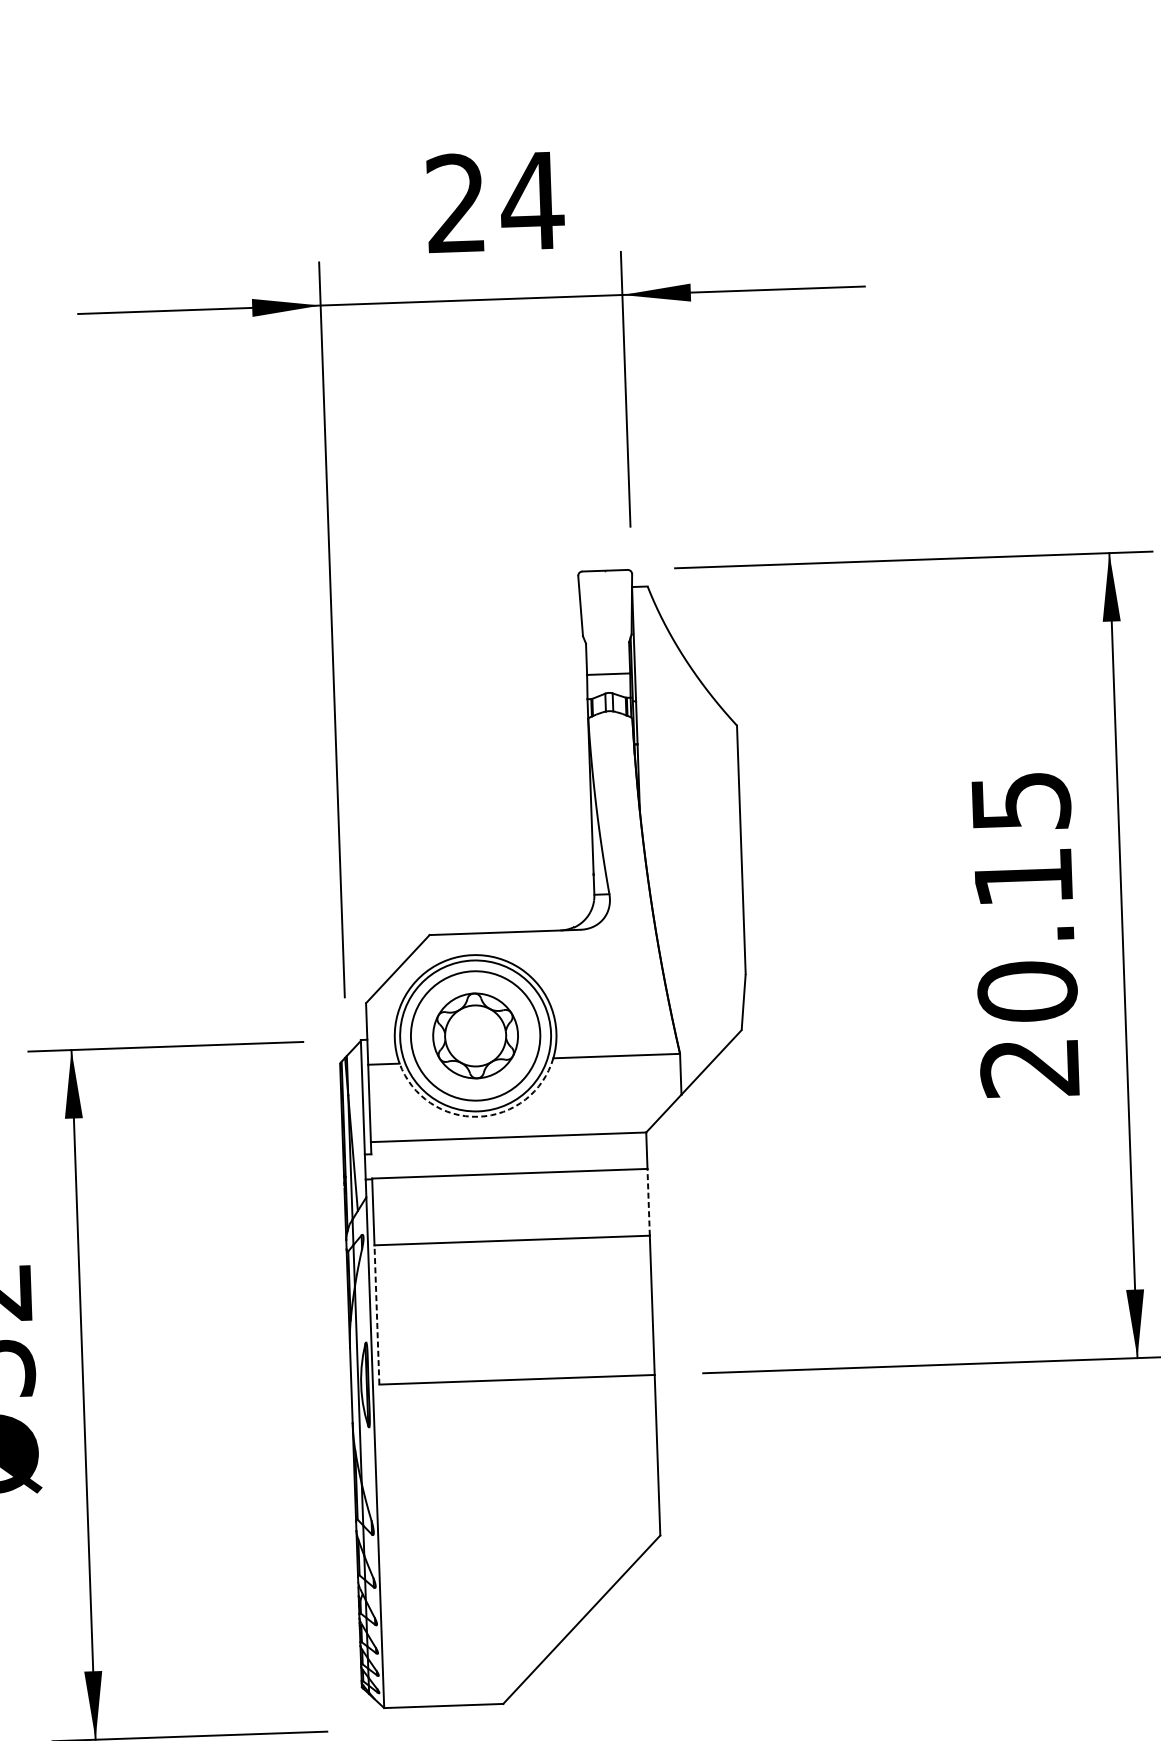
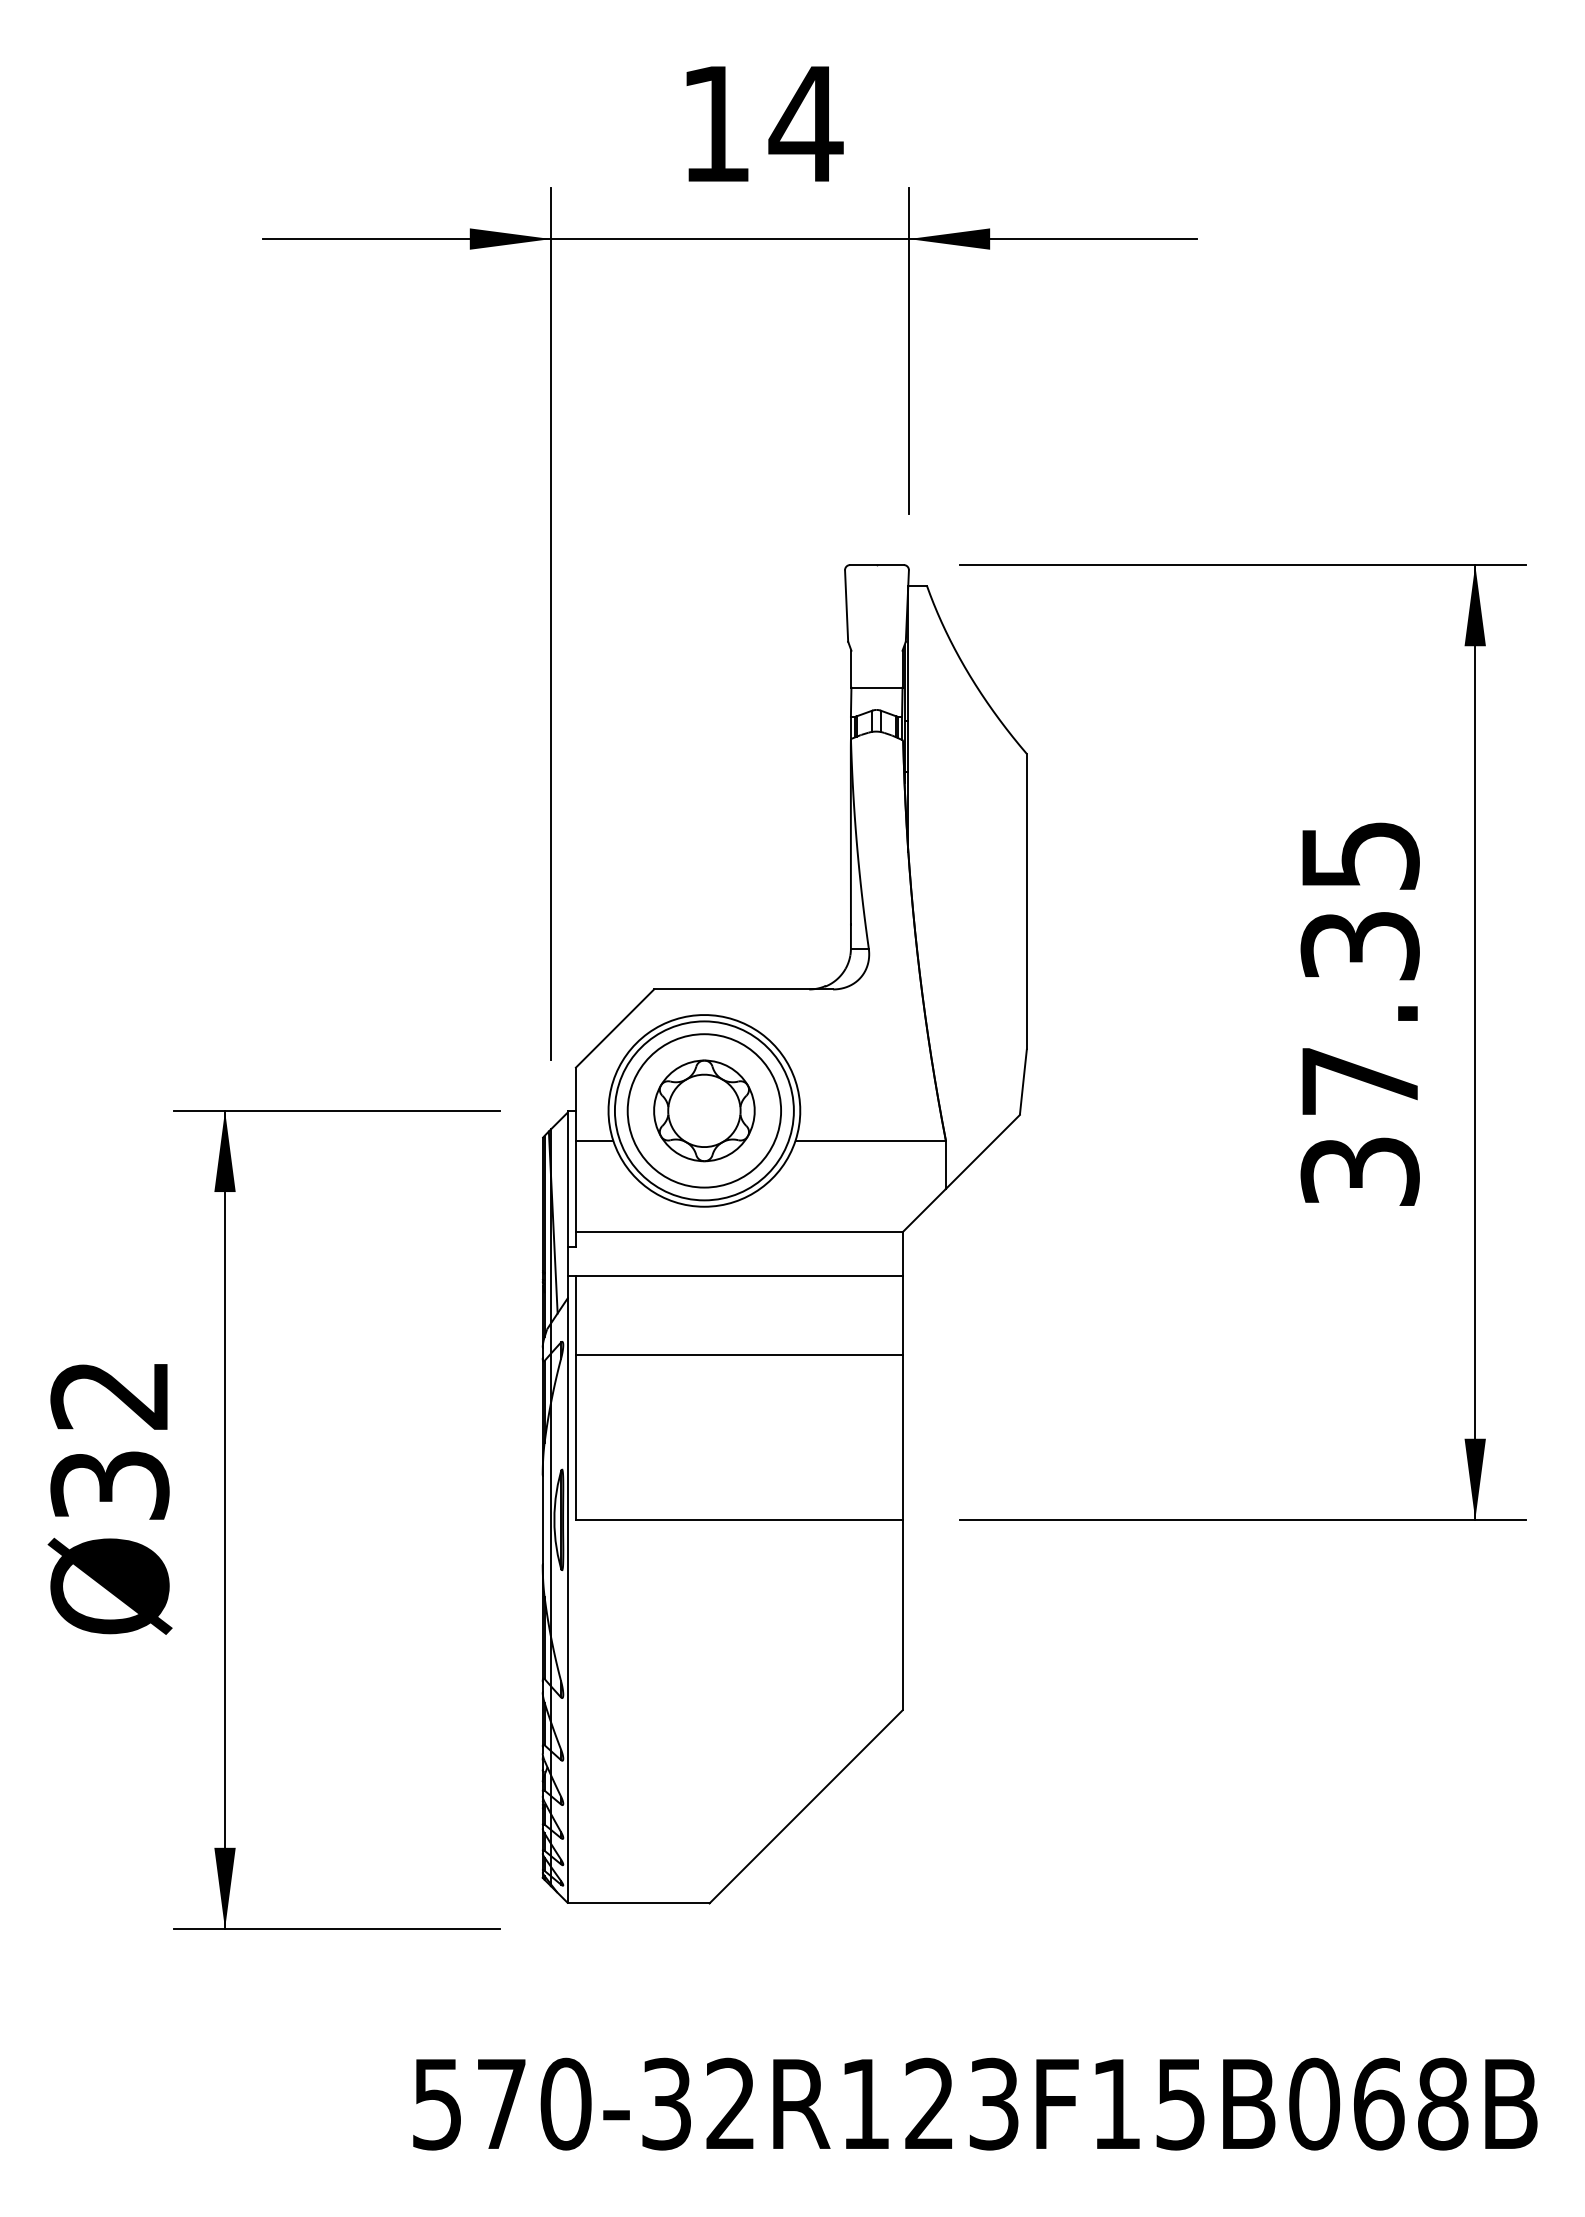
text: (455, 202) -> (714, 122), 24 -> 14
text: (1026, 973) -> (1359, 1059), 20.15 -> 37.35
arc: (478, 1116) -> (704, 1206), dashed -> solid
line: (648, 1202) -> (902, 1315), dashed -> solid
line: (376, 1315) -> (575, 1437), dashed -> solid

